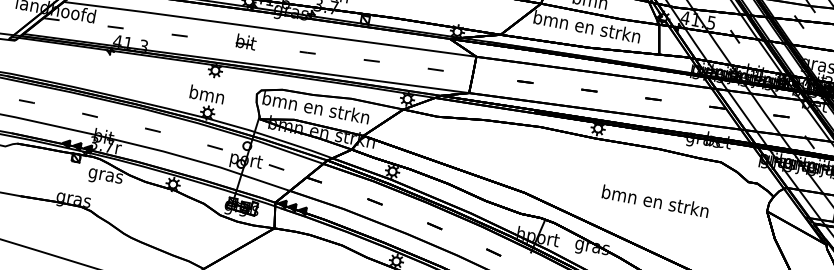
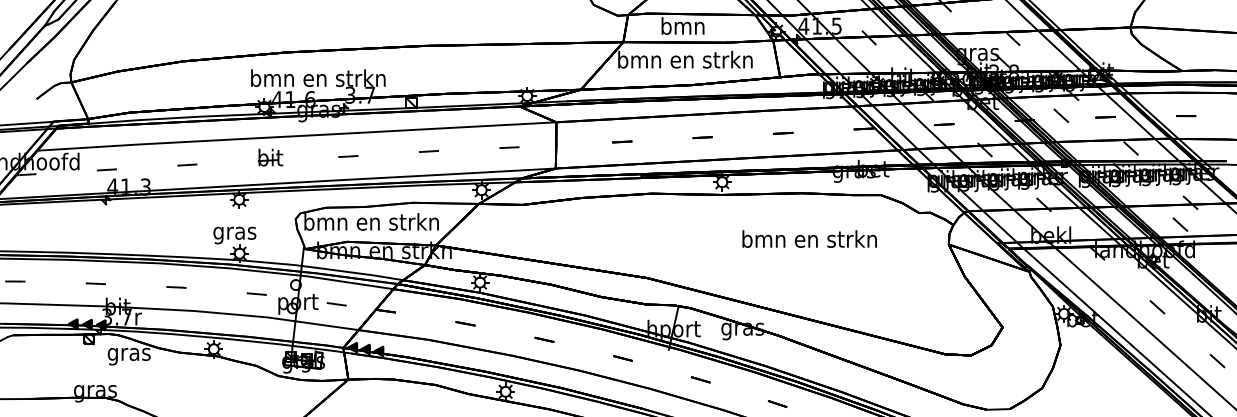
text: (206, 96) -> (234, 233), bmn -> gras
text: (655, 200) -> (809, 238), moved

